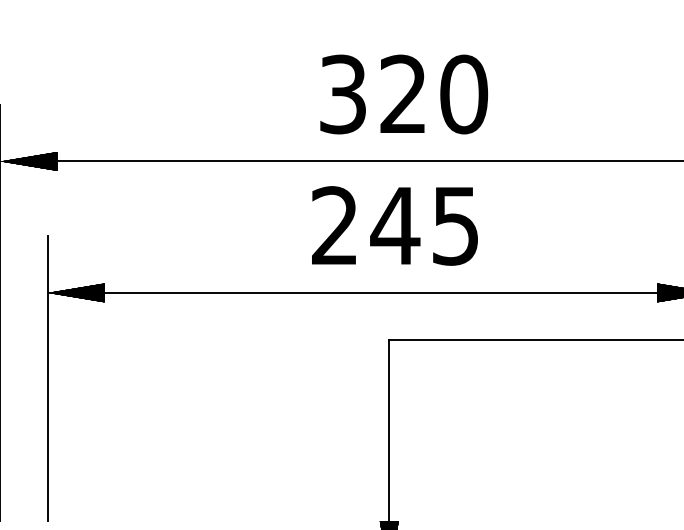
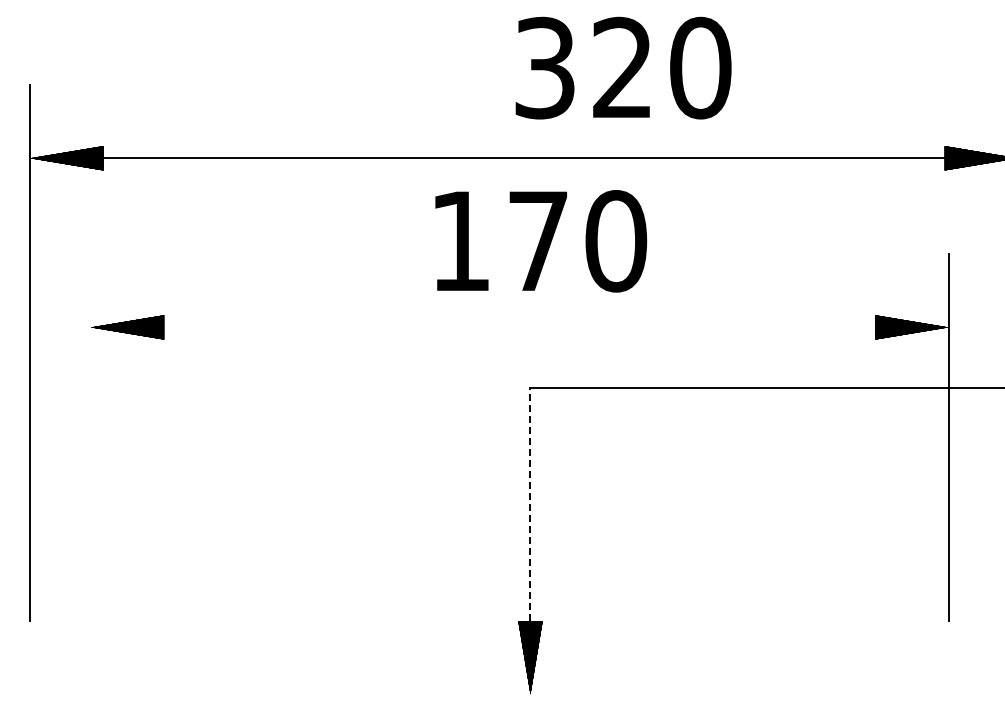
text: (404, 94) -> (623, 67), moved
text: (396, 226) -> (539, 241), 245 -> 170
line: (380, 292) -> (519, 327), removed
line: (47, 378) -> (90, 437), removed
line: (389, 430) -> (530, 504), solid -> dashed

